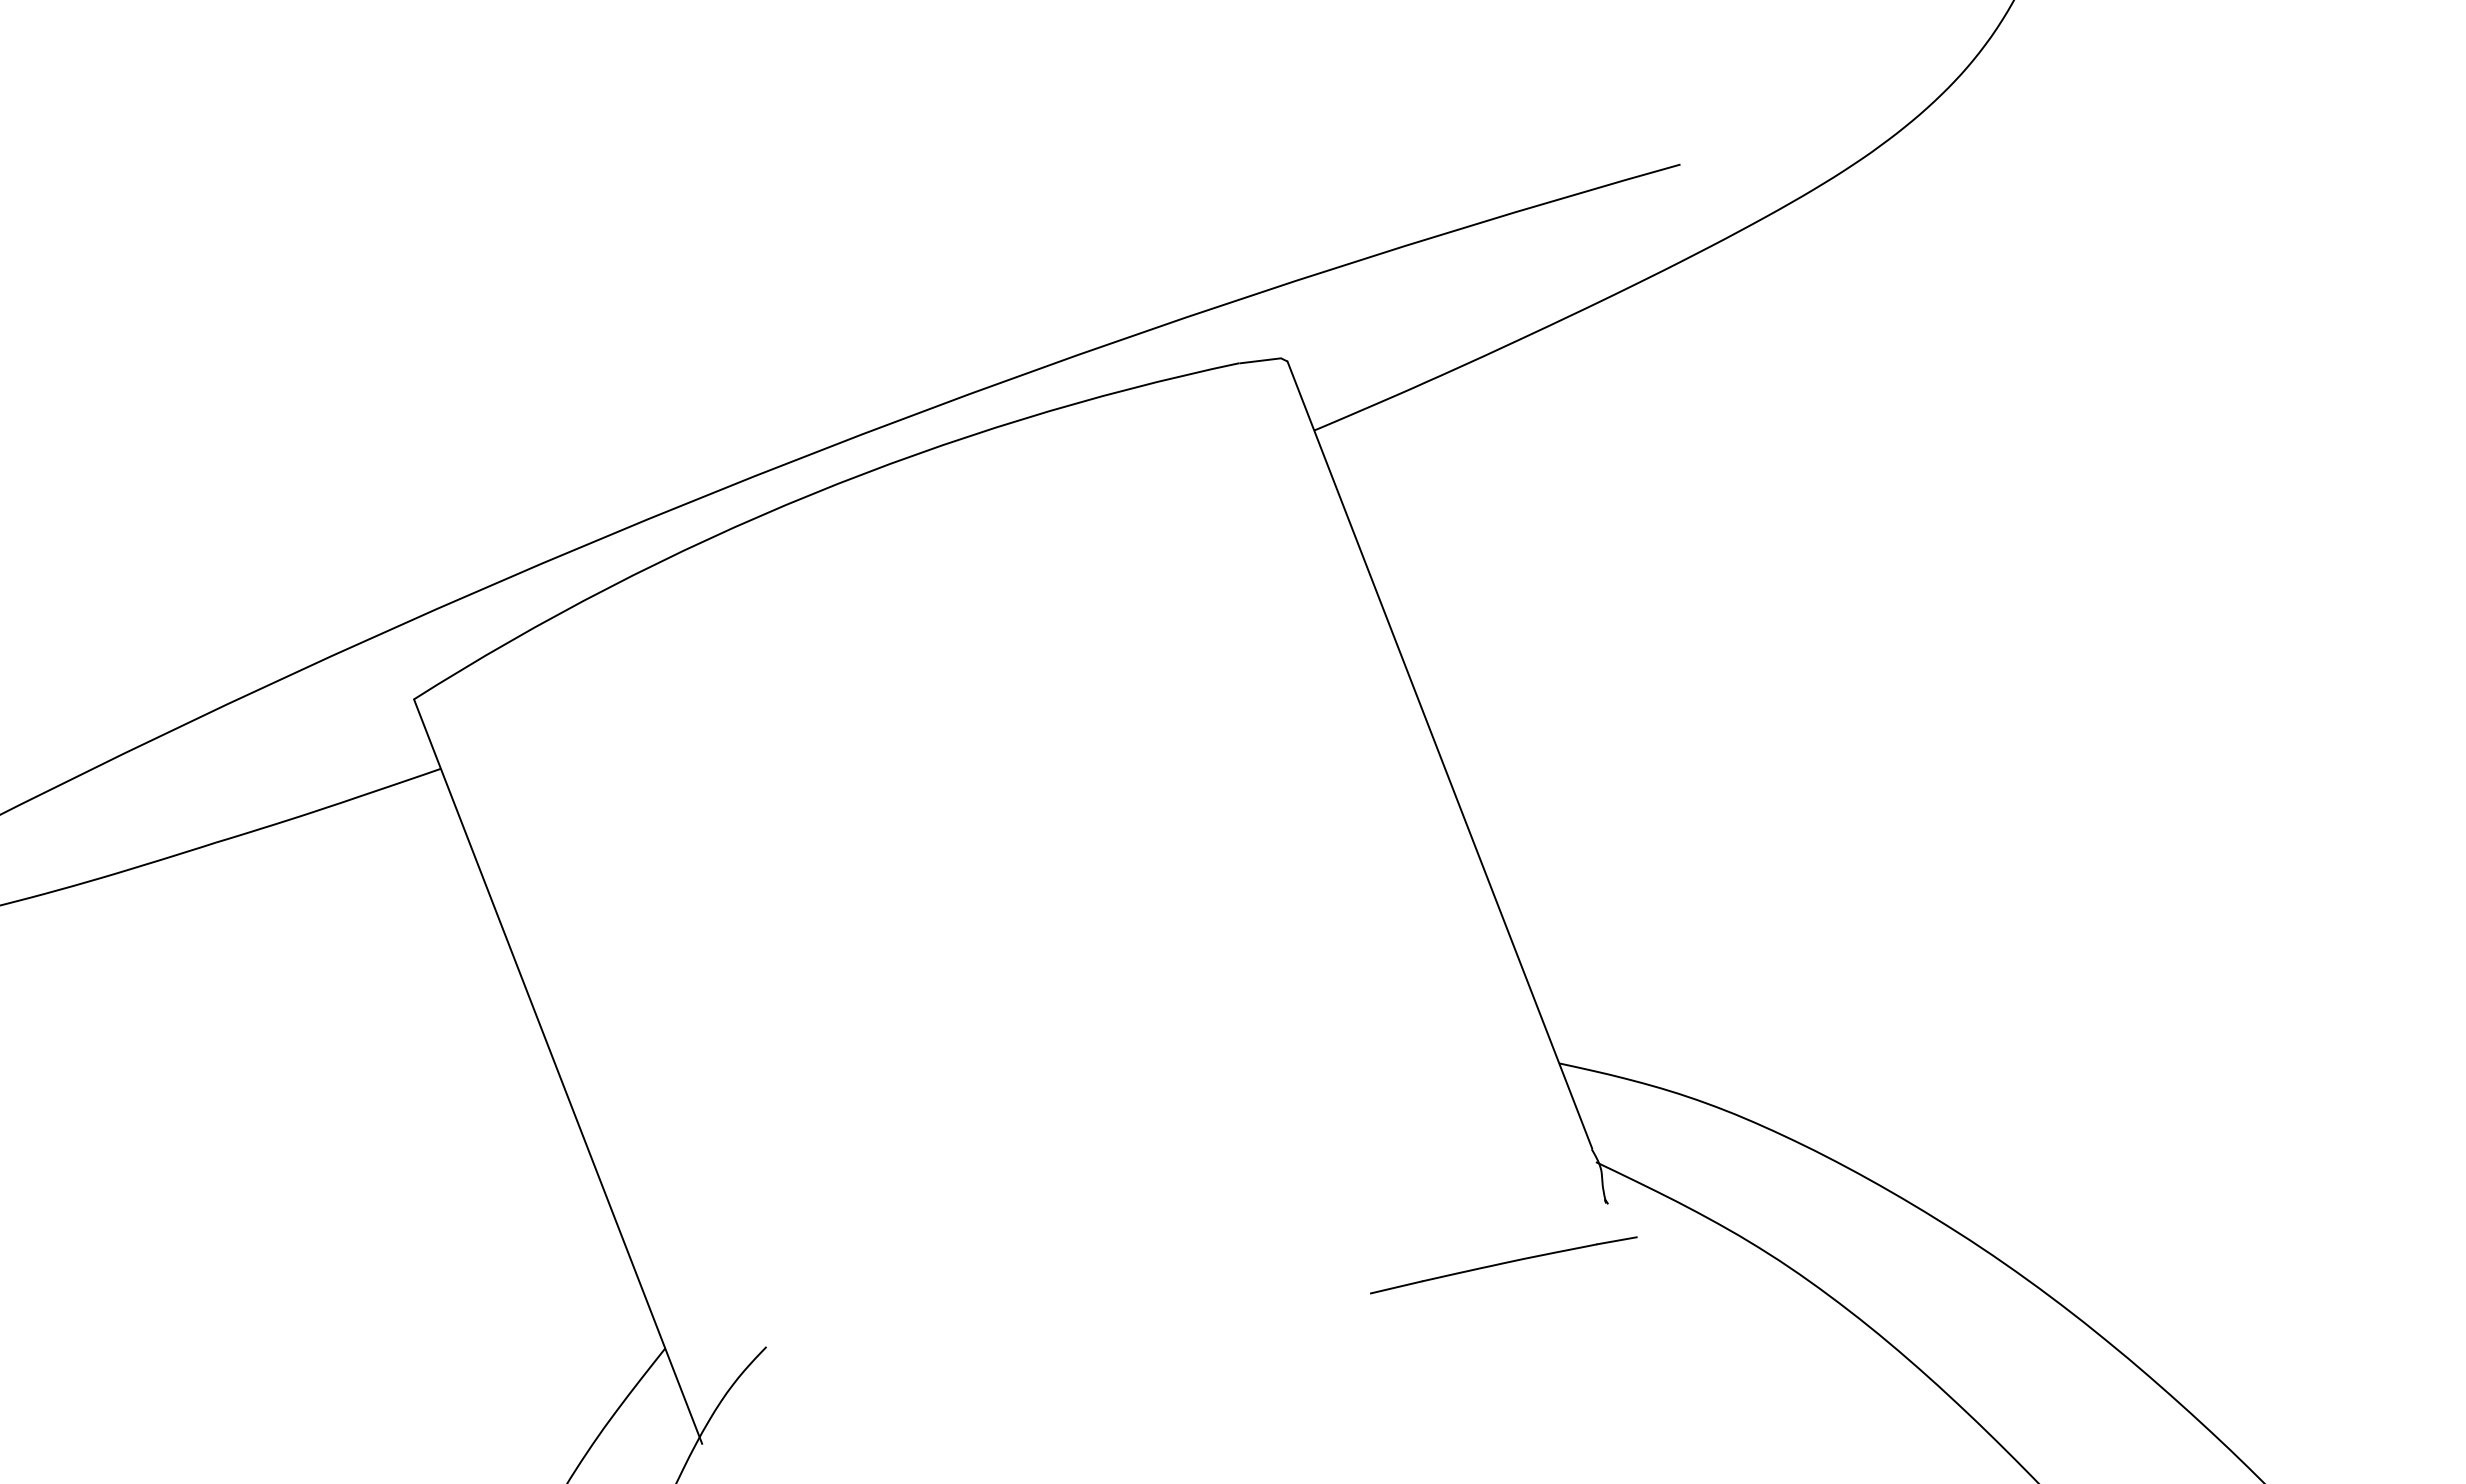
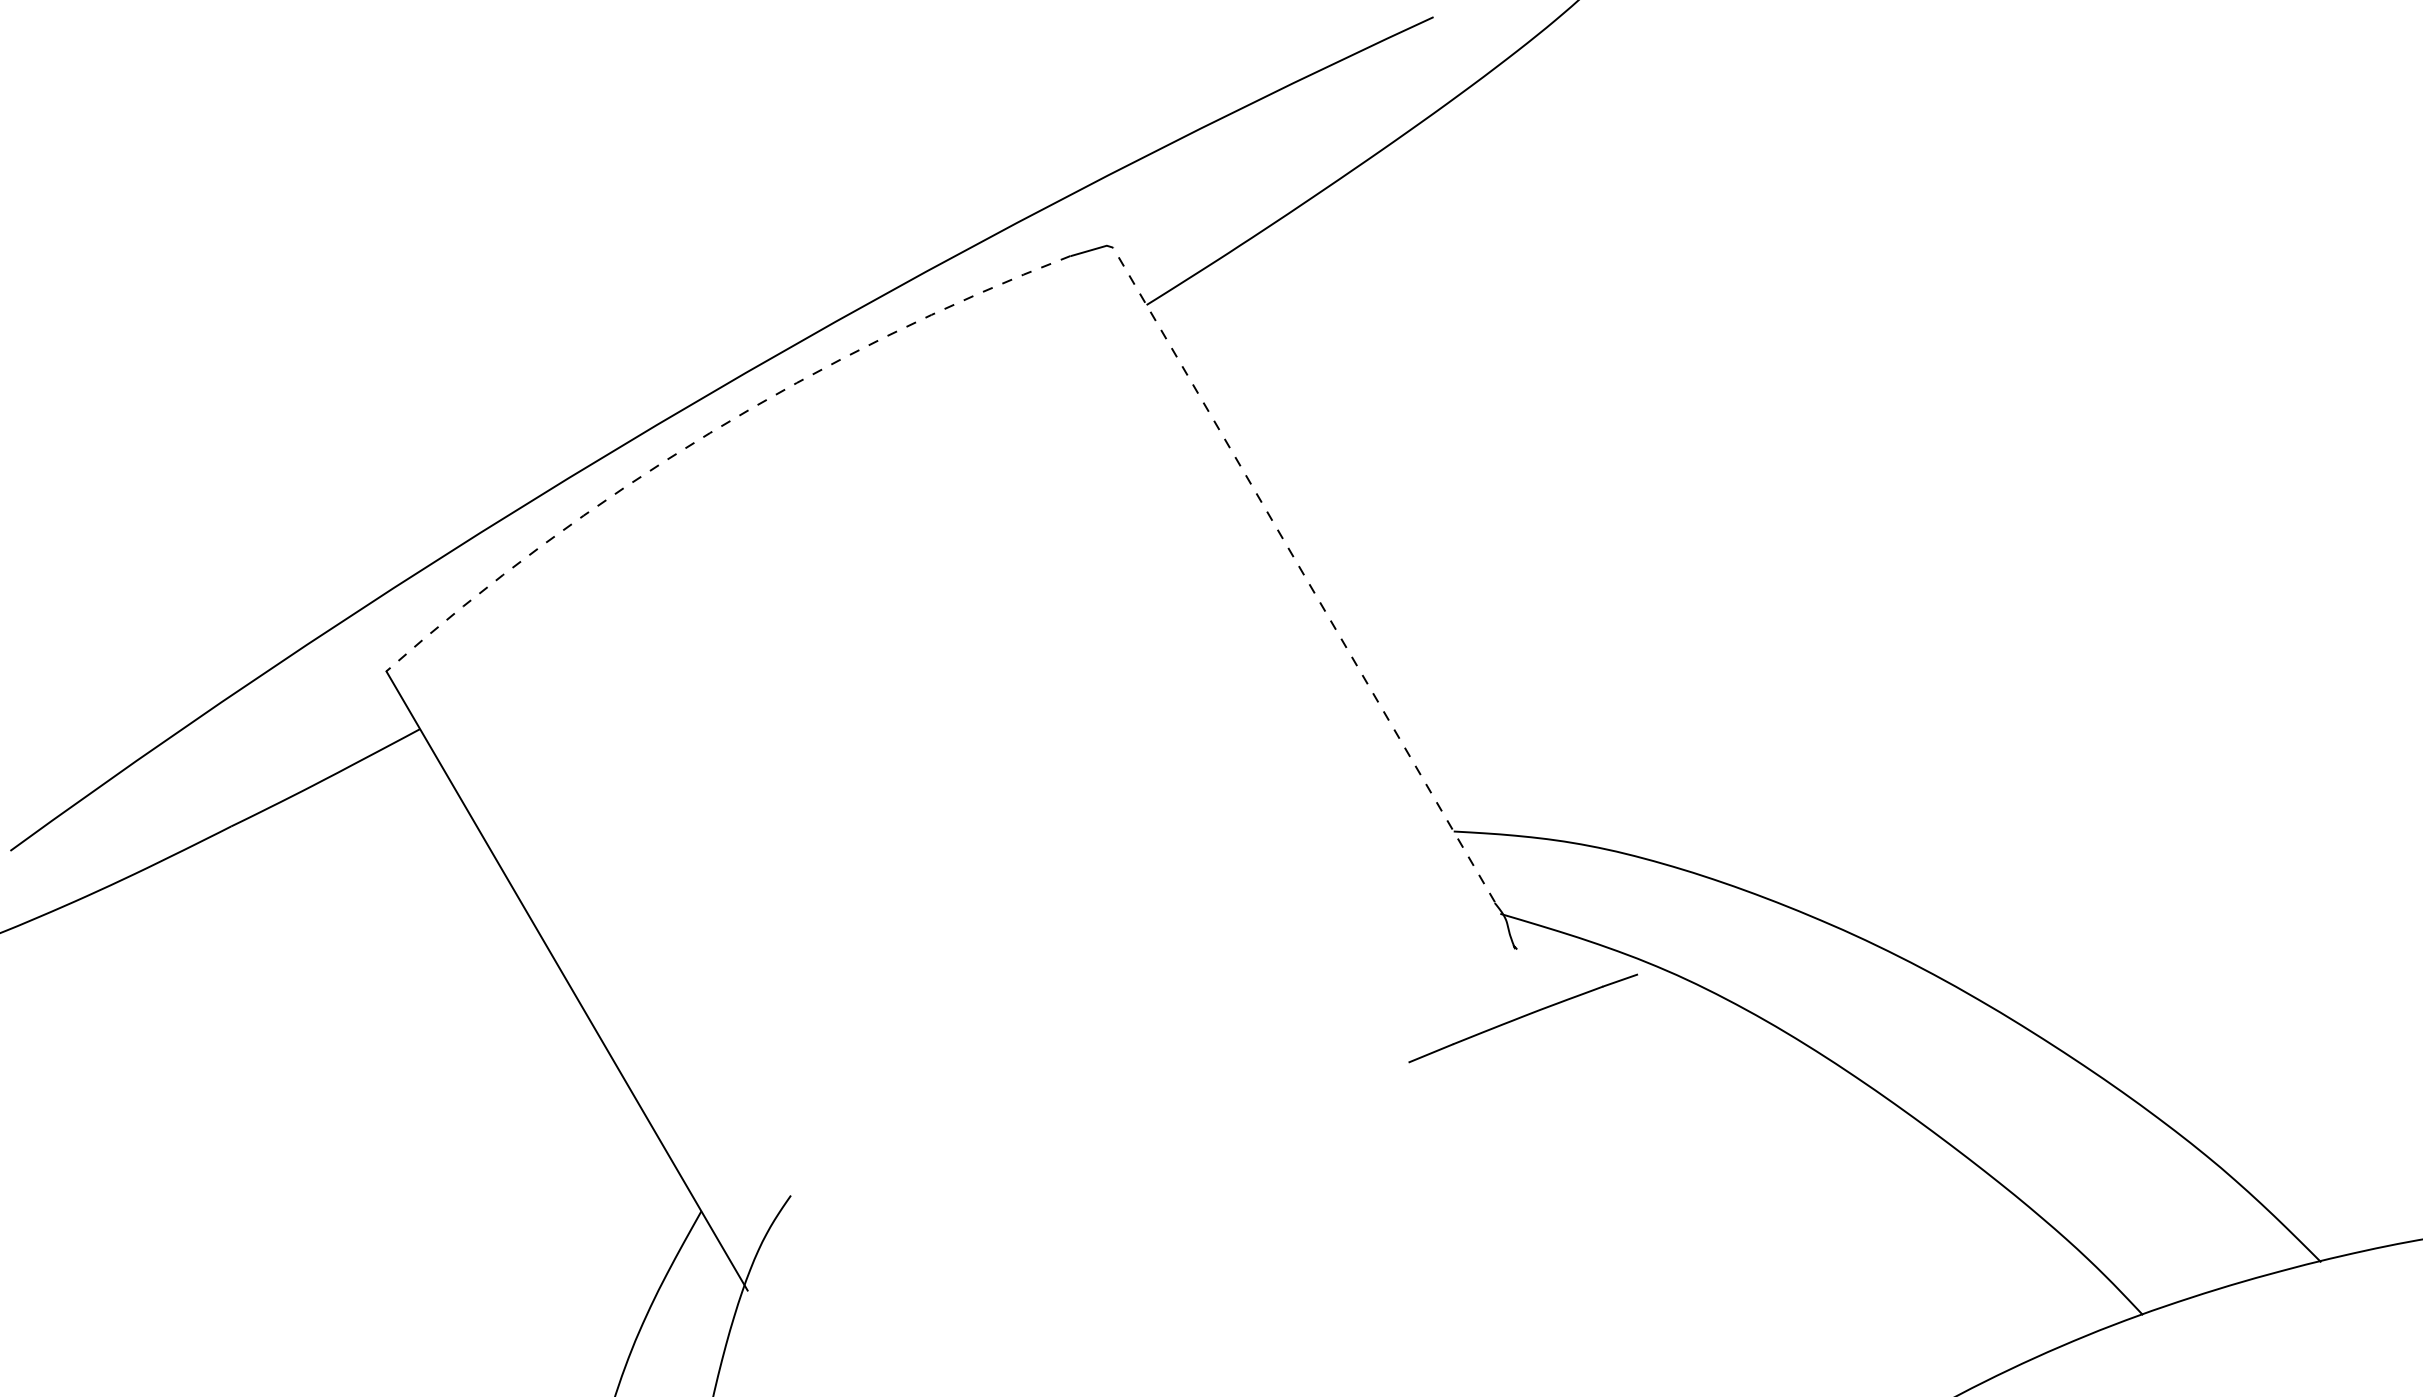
arc: (811, 494) -> (709, 433), solid -> dashed
line: (1440, 754) -> (1304, 574), solid -> dashed
part: (1502, 1265) -> (1522, 1018), moved

